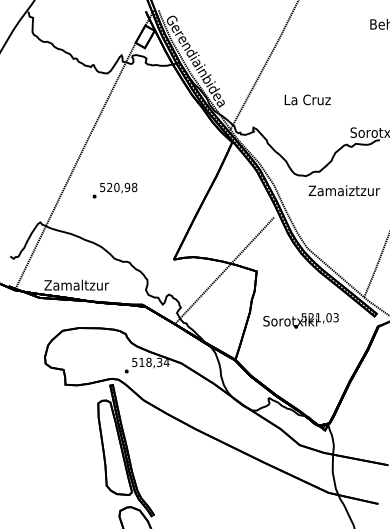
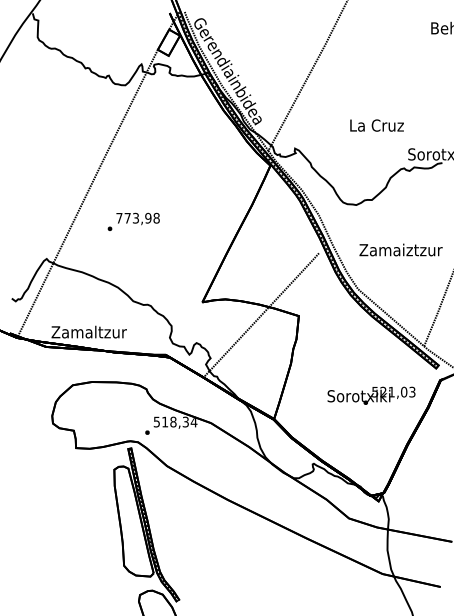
text: (307, 99) -> (376, 125), moved
text: (109, 187) -> (127, 218), 520,98 -> 773,98
text: (344, 190) -> (401, 249), moved
text: (300, 320) -> (370, 395), moved

